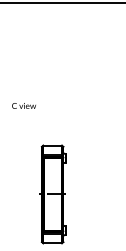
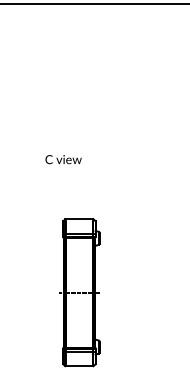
text: (23, 105) -> (62, 158), moved

